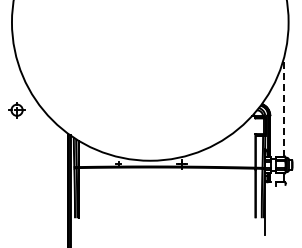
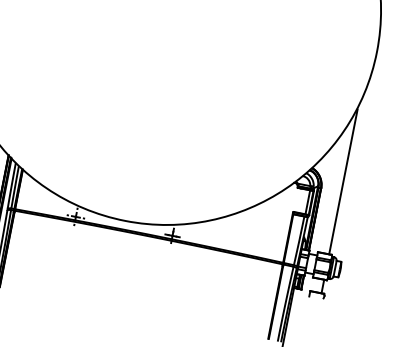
line: (283, 109) -> (343, 182), dashed -> solid

